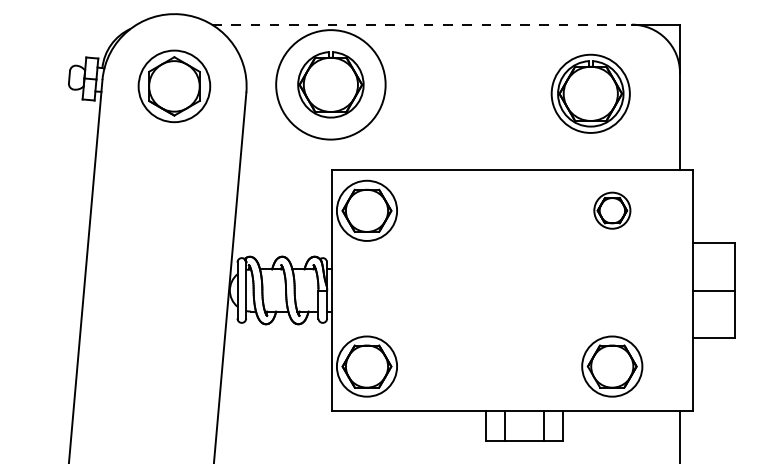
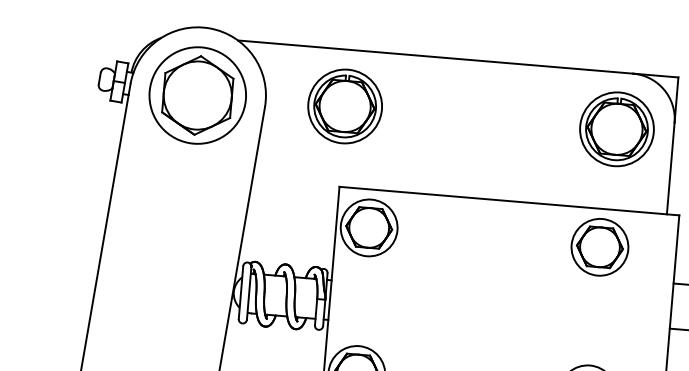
line: (421, 24) -> (435, 56), dashed -> solid
circle: (330, 84) -> (344, 106), size x0.71
part: (174, 86) -> (197, 95), size x1.43
part: (590, 93) -> (616, 128), moved
part: (612, 210) -> (600, 246), size x1.67

